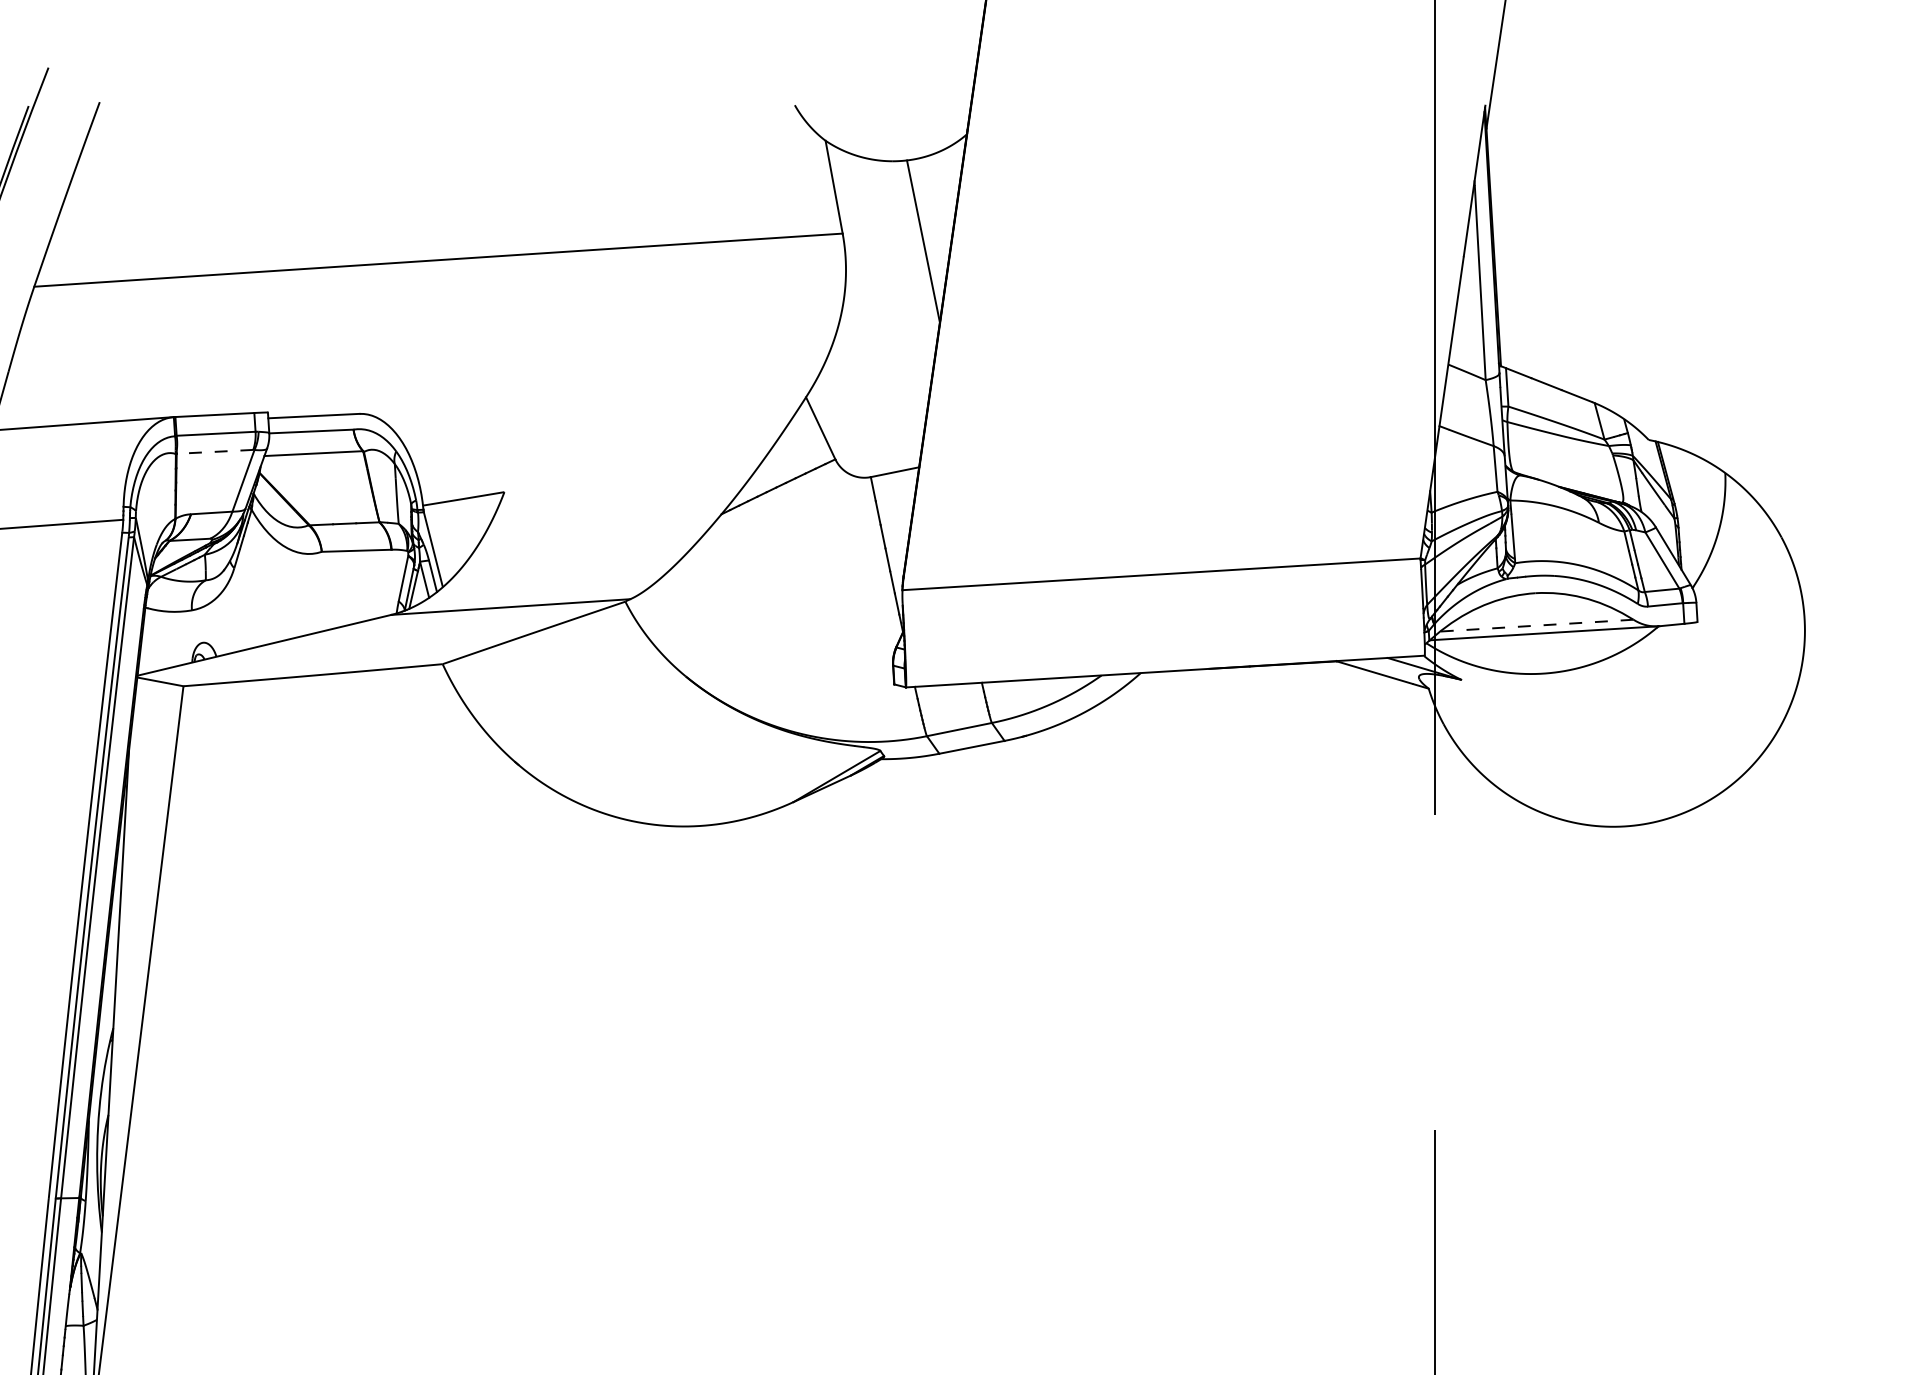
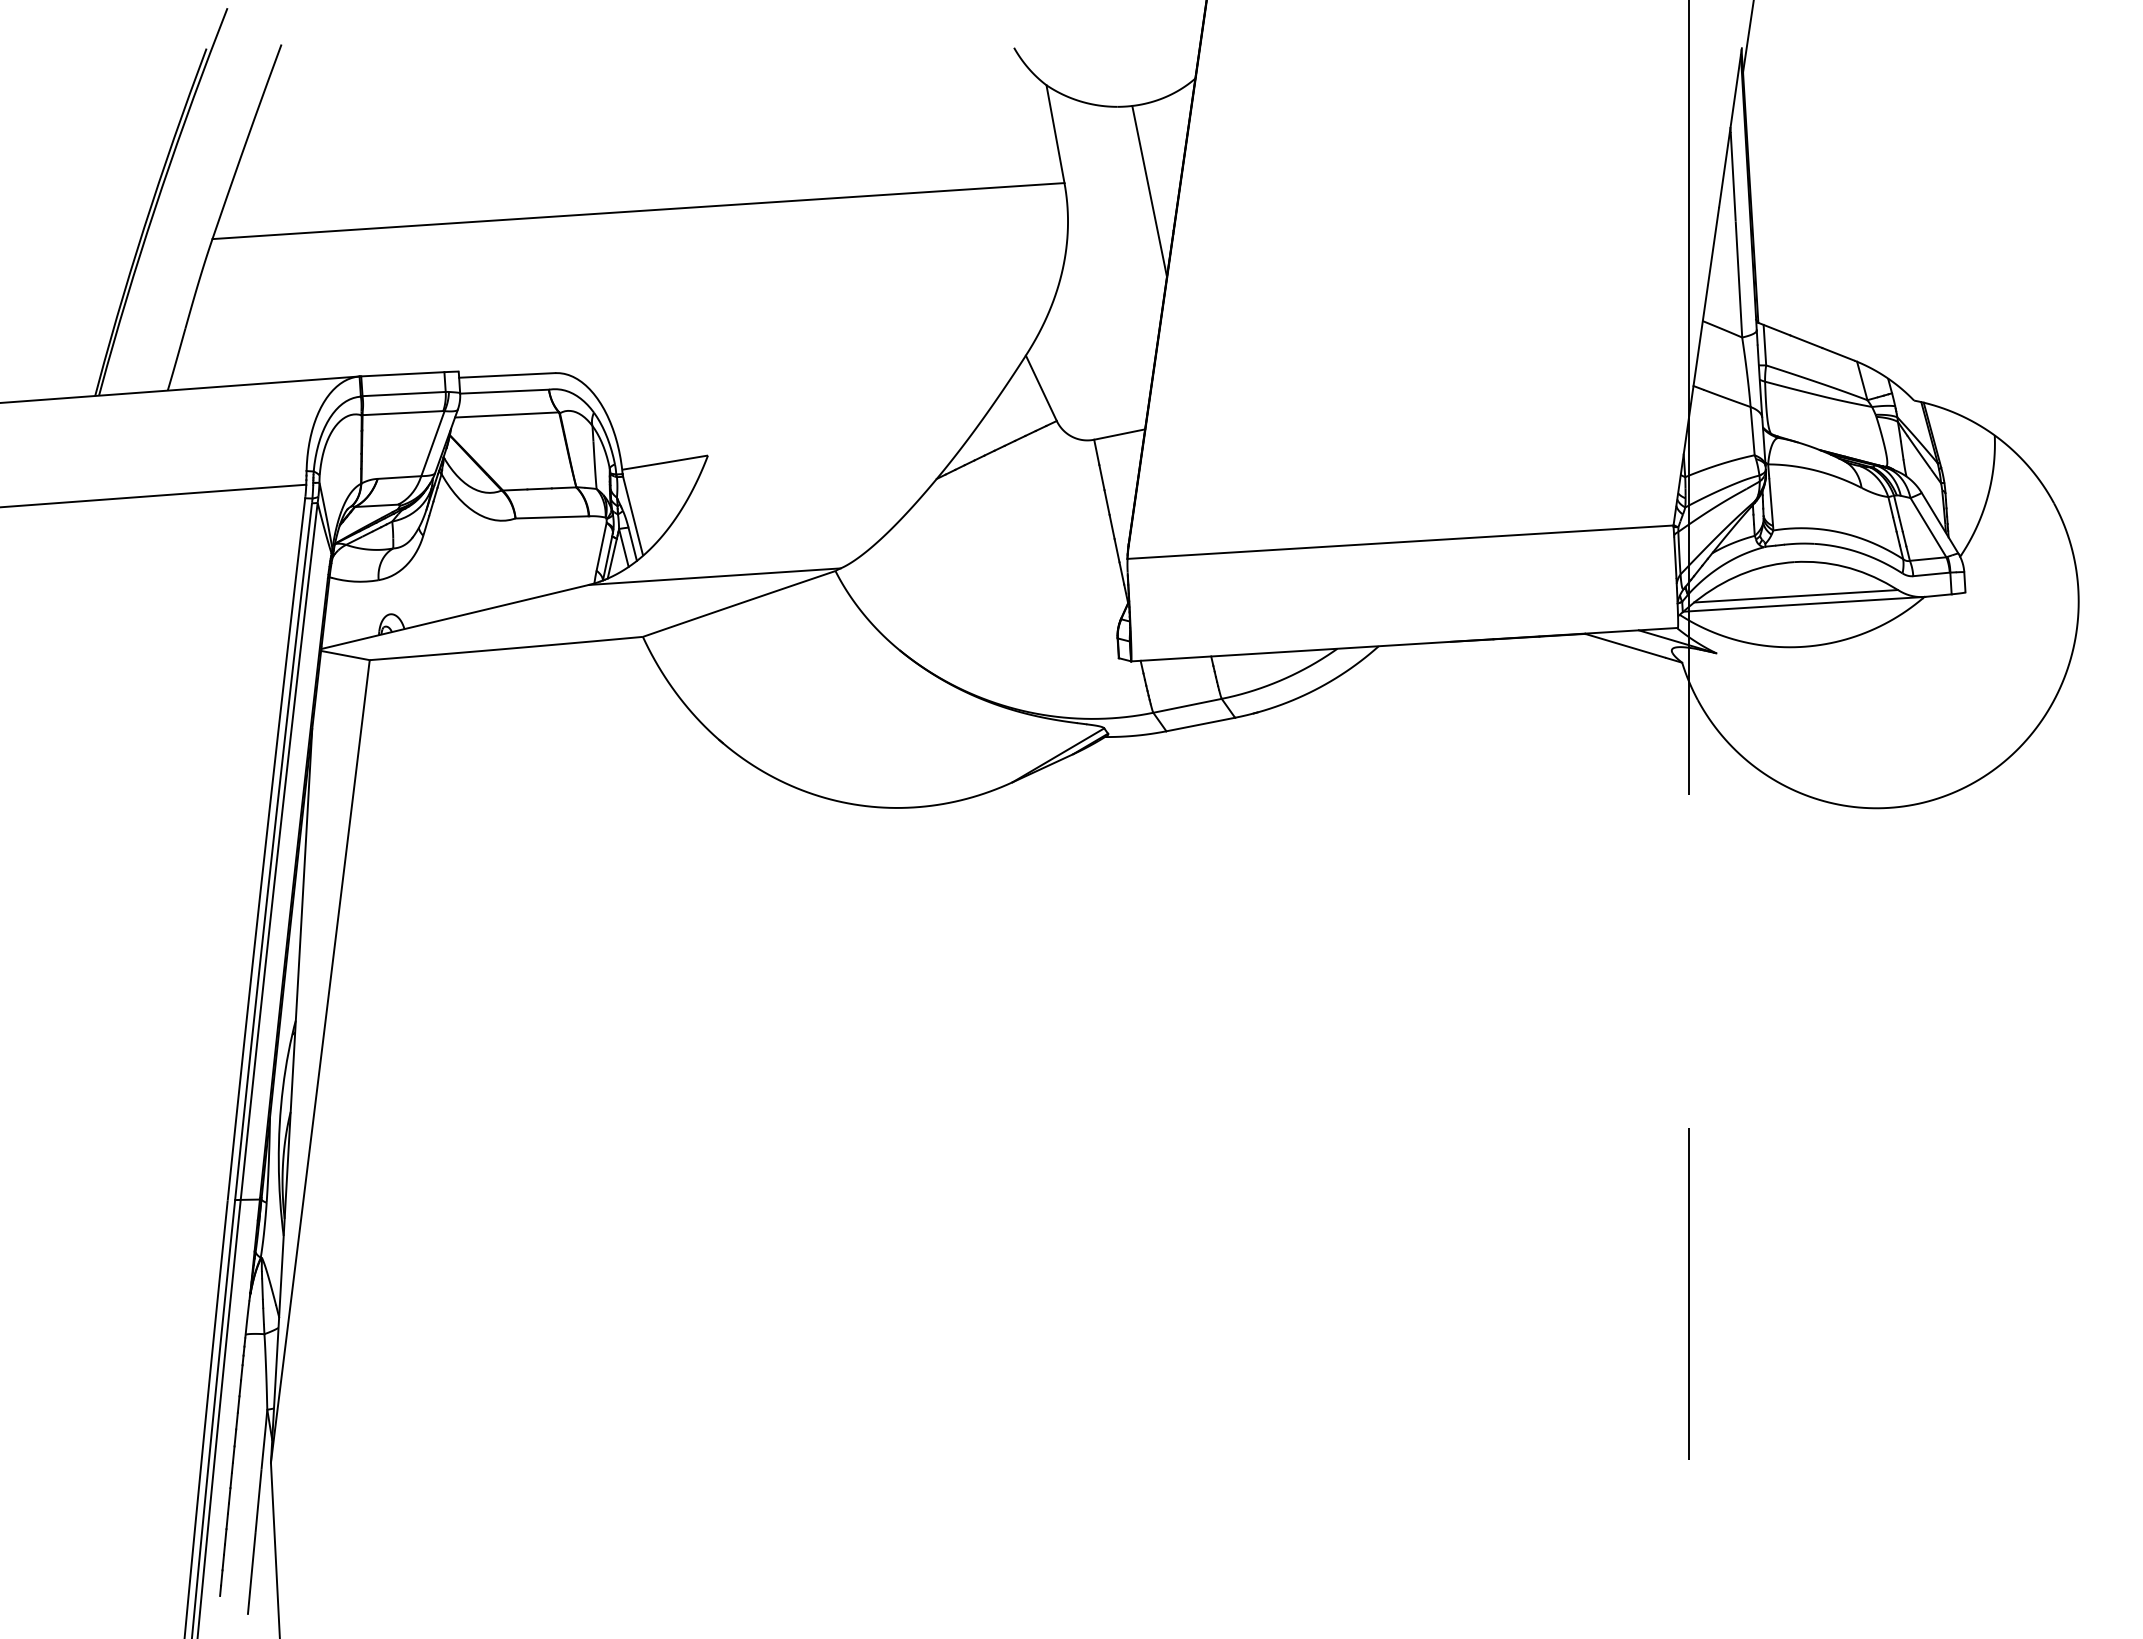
line: (214, 452) -> (402, 413), dashed -> solid
line: (1536, 625) -> (1795, 596), dashed -> solid

